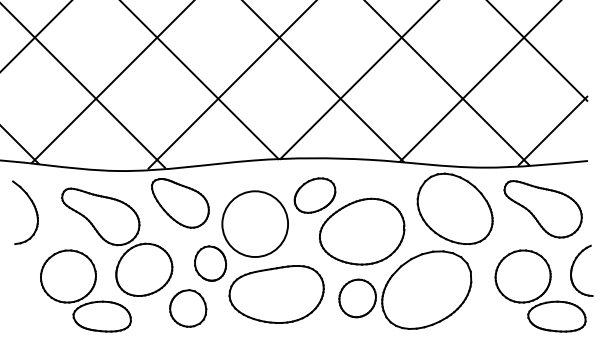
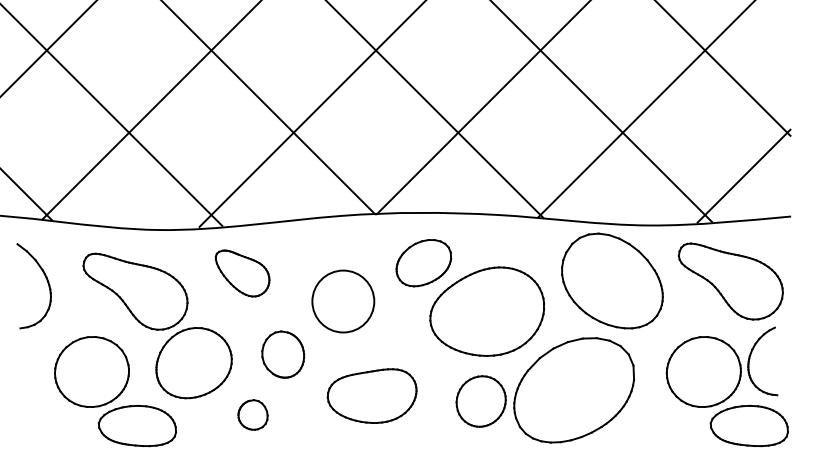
part: (180, 203) -> (242, 273), size x0.7
circle: (255, 224) -> (343, 301), size x0.7
part: (572, 268) -> (750, 358), moved
part: (276, 293) -> (371, 395), size x0.7
part: (187, 308) -> (252, 414), size x0.6

